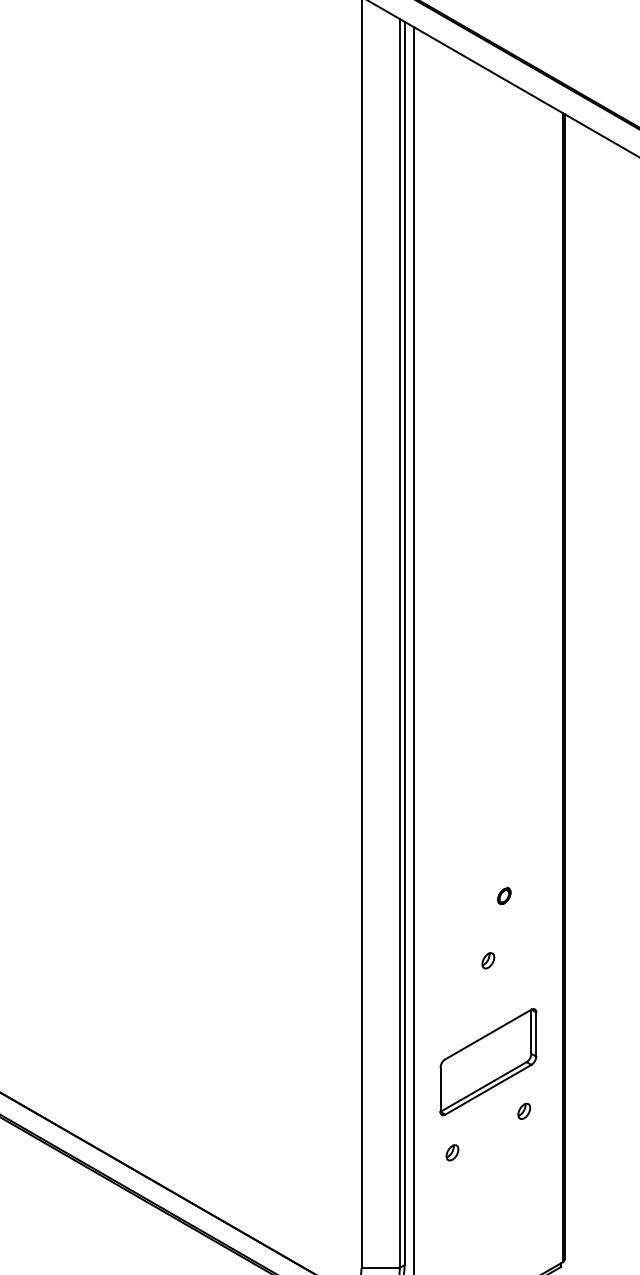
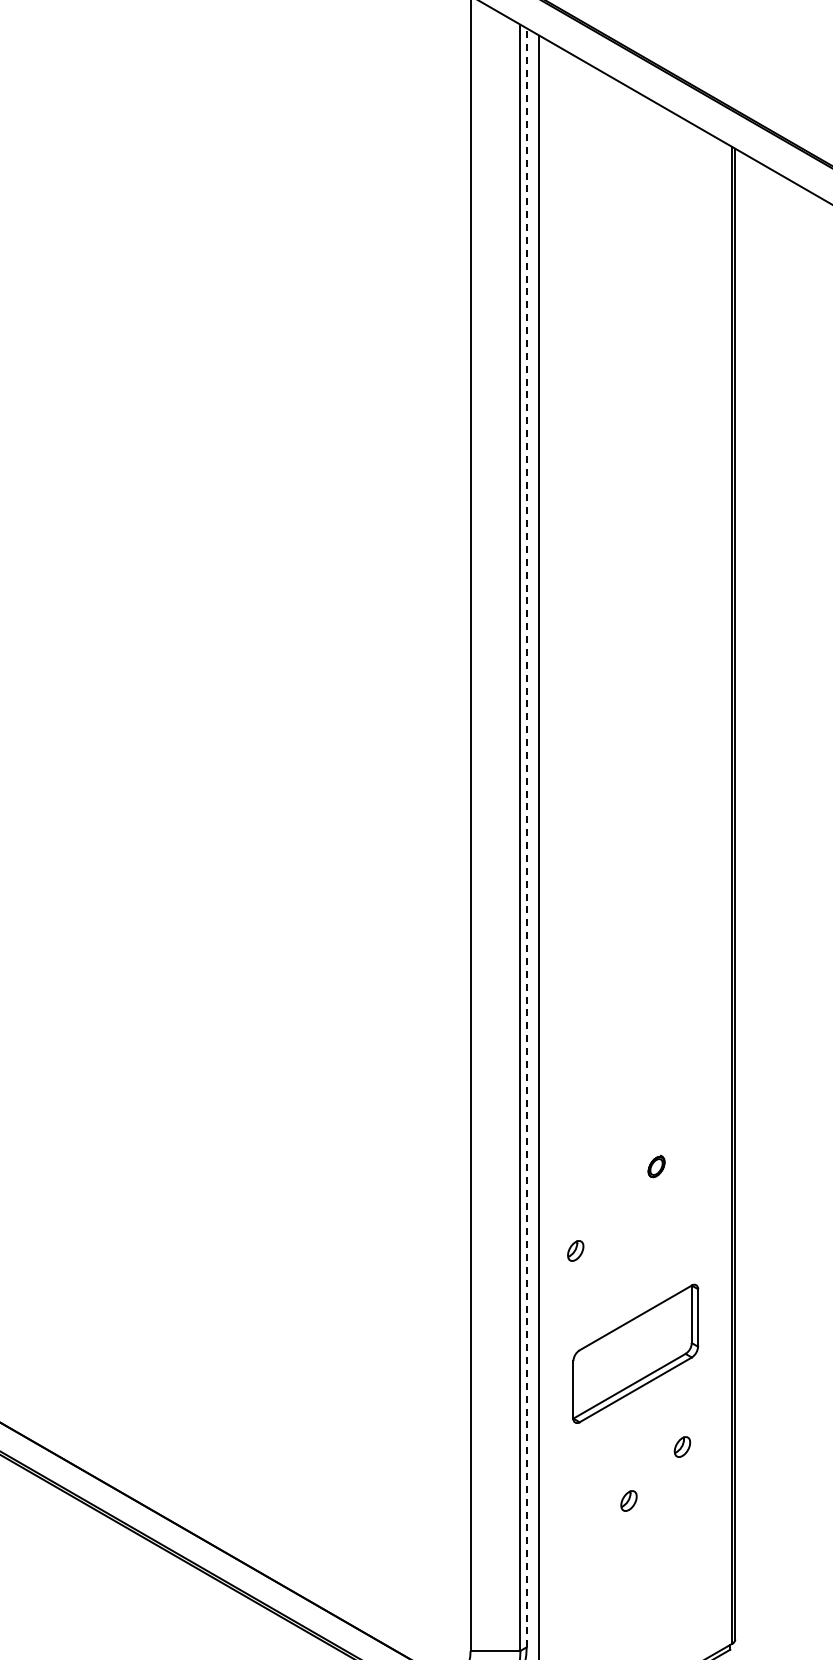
line: (404, 643) -> (526, 837), solid -> dashed
part: (488, 960) -> (575, 1250), moved
part: (488, 1061) -> (635, 1353), moved
part: (452, 1152) -> (628, 1500), moved

